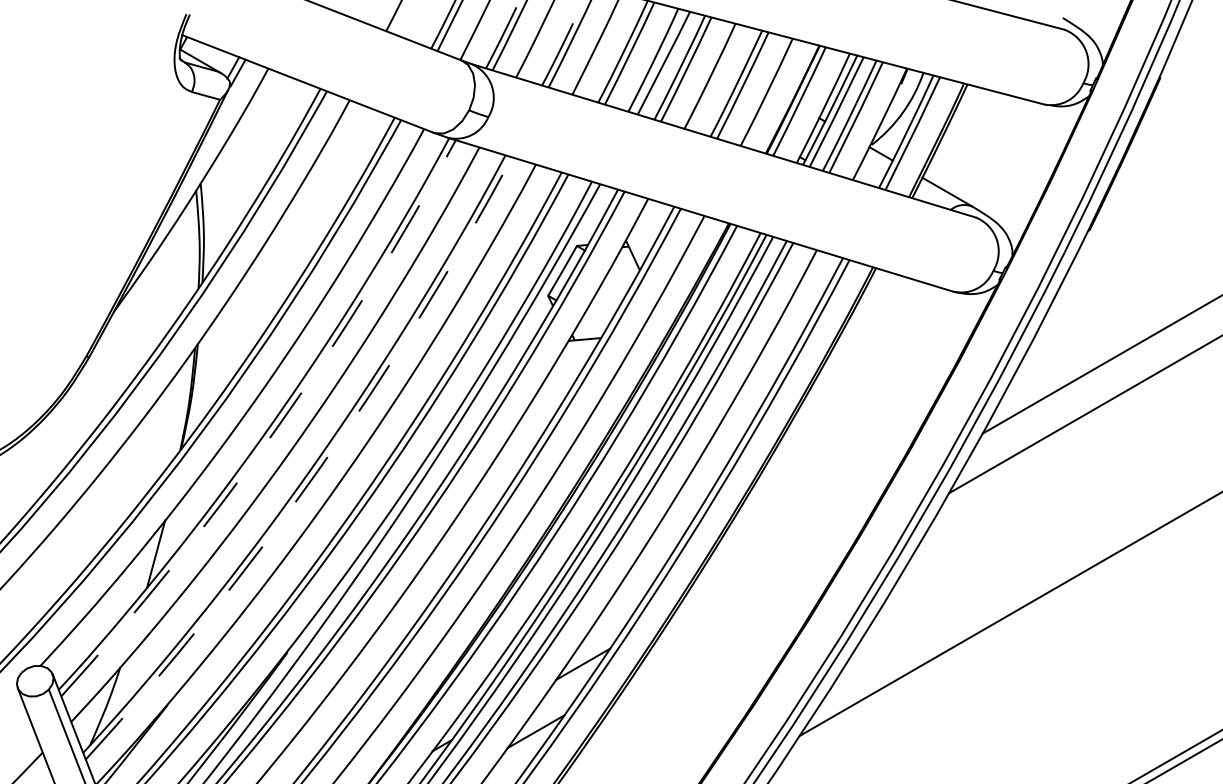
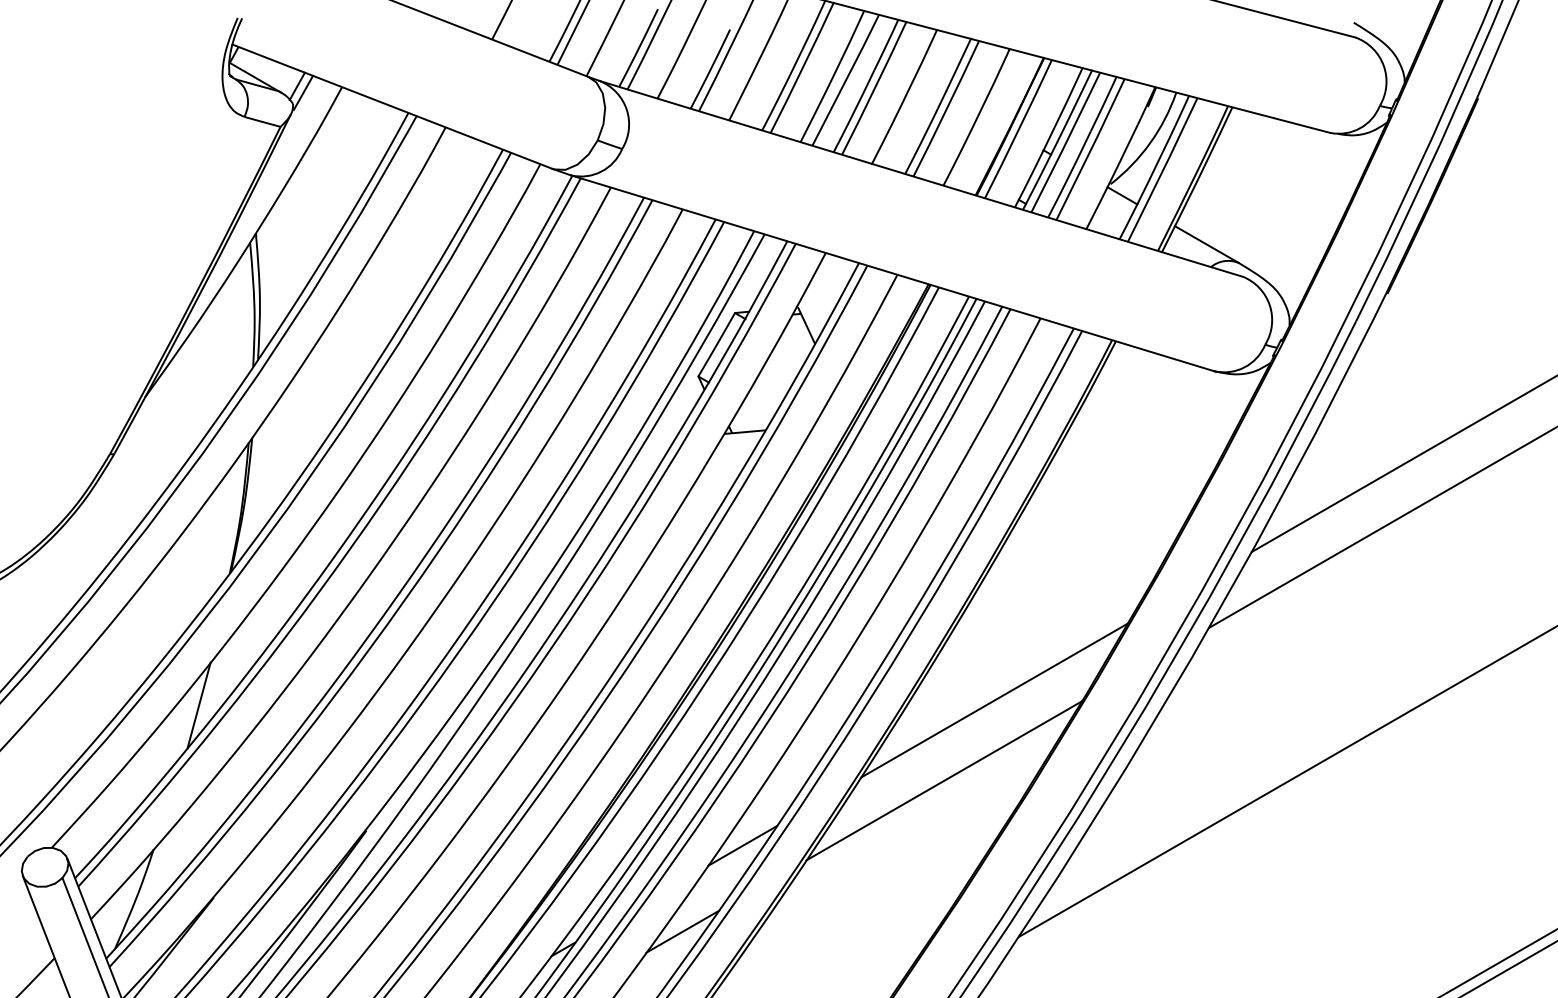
arc: (275, 430) -> (351, 548), dashed -> solid
arc: (317, 471) -> (404, 600), dashed -> solid
line: (780, 549) -> (994, 699), added
line: (741, 612) -> (944, 779), added

